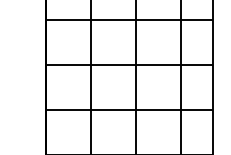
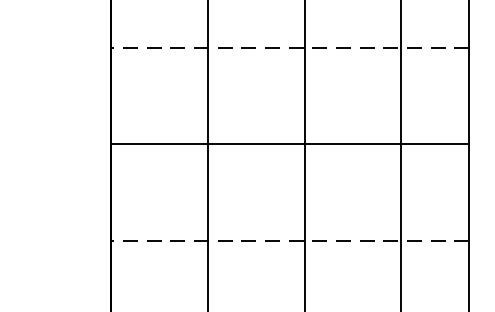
line: (128, 19) -> (288, 46), solid -> dashed
line: (128, 109) -> (288, 240), solid -> dashed

